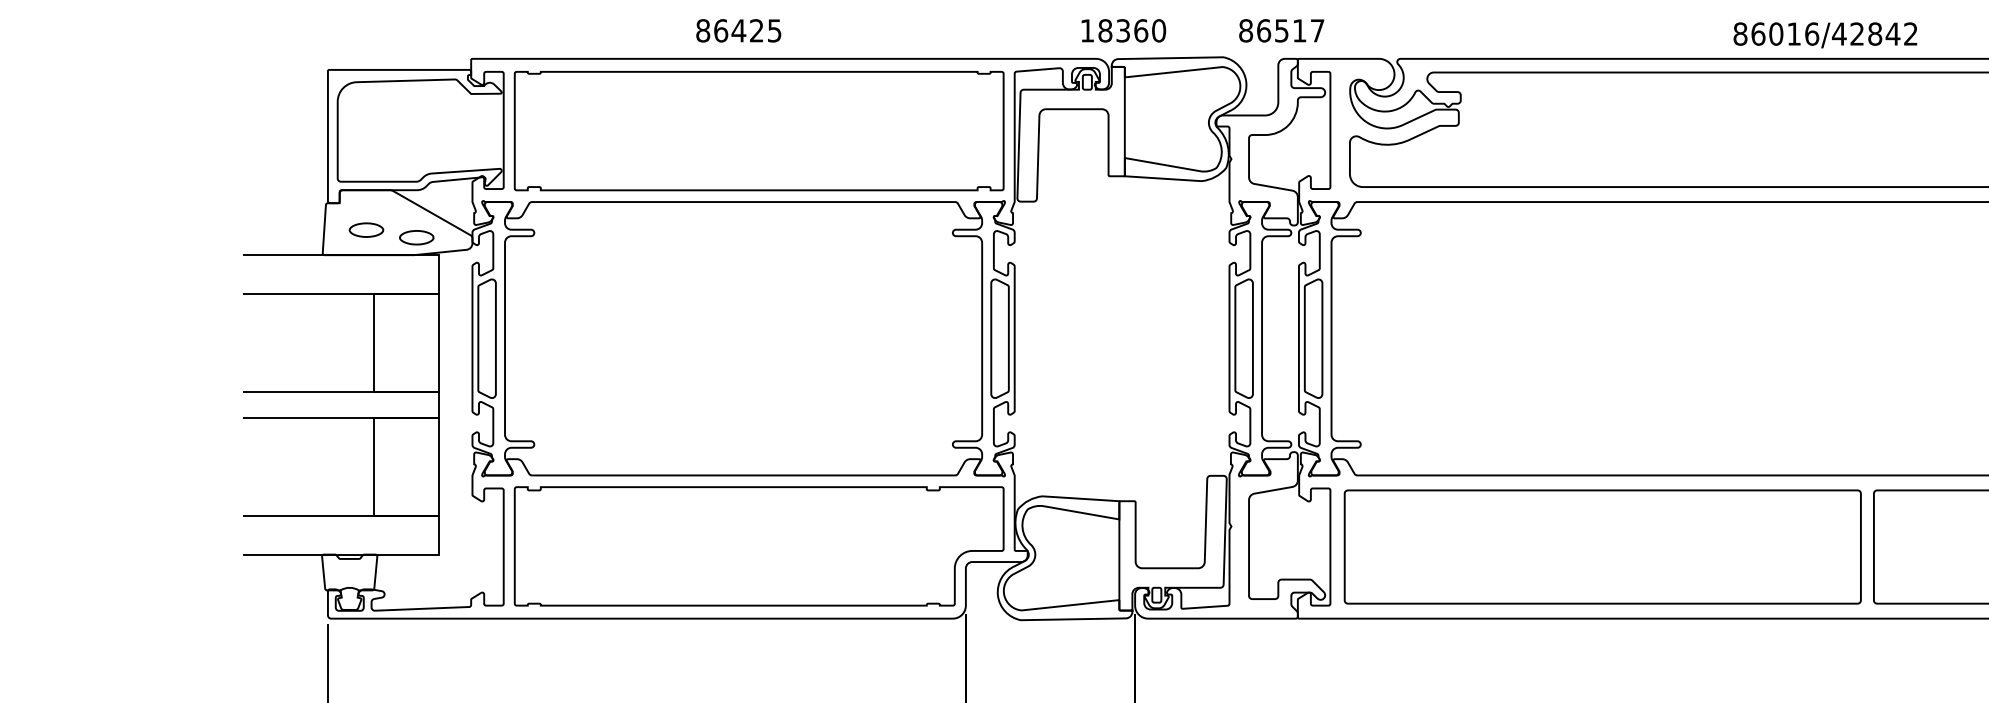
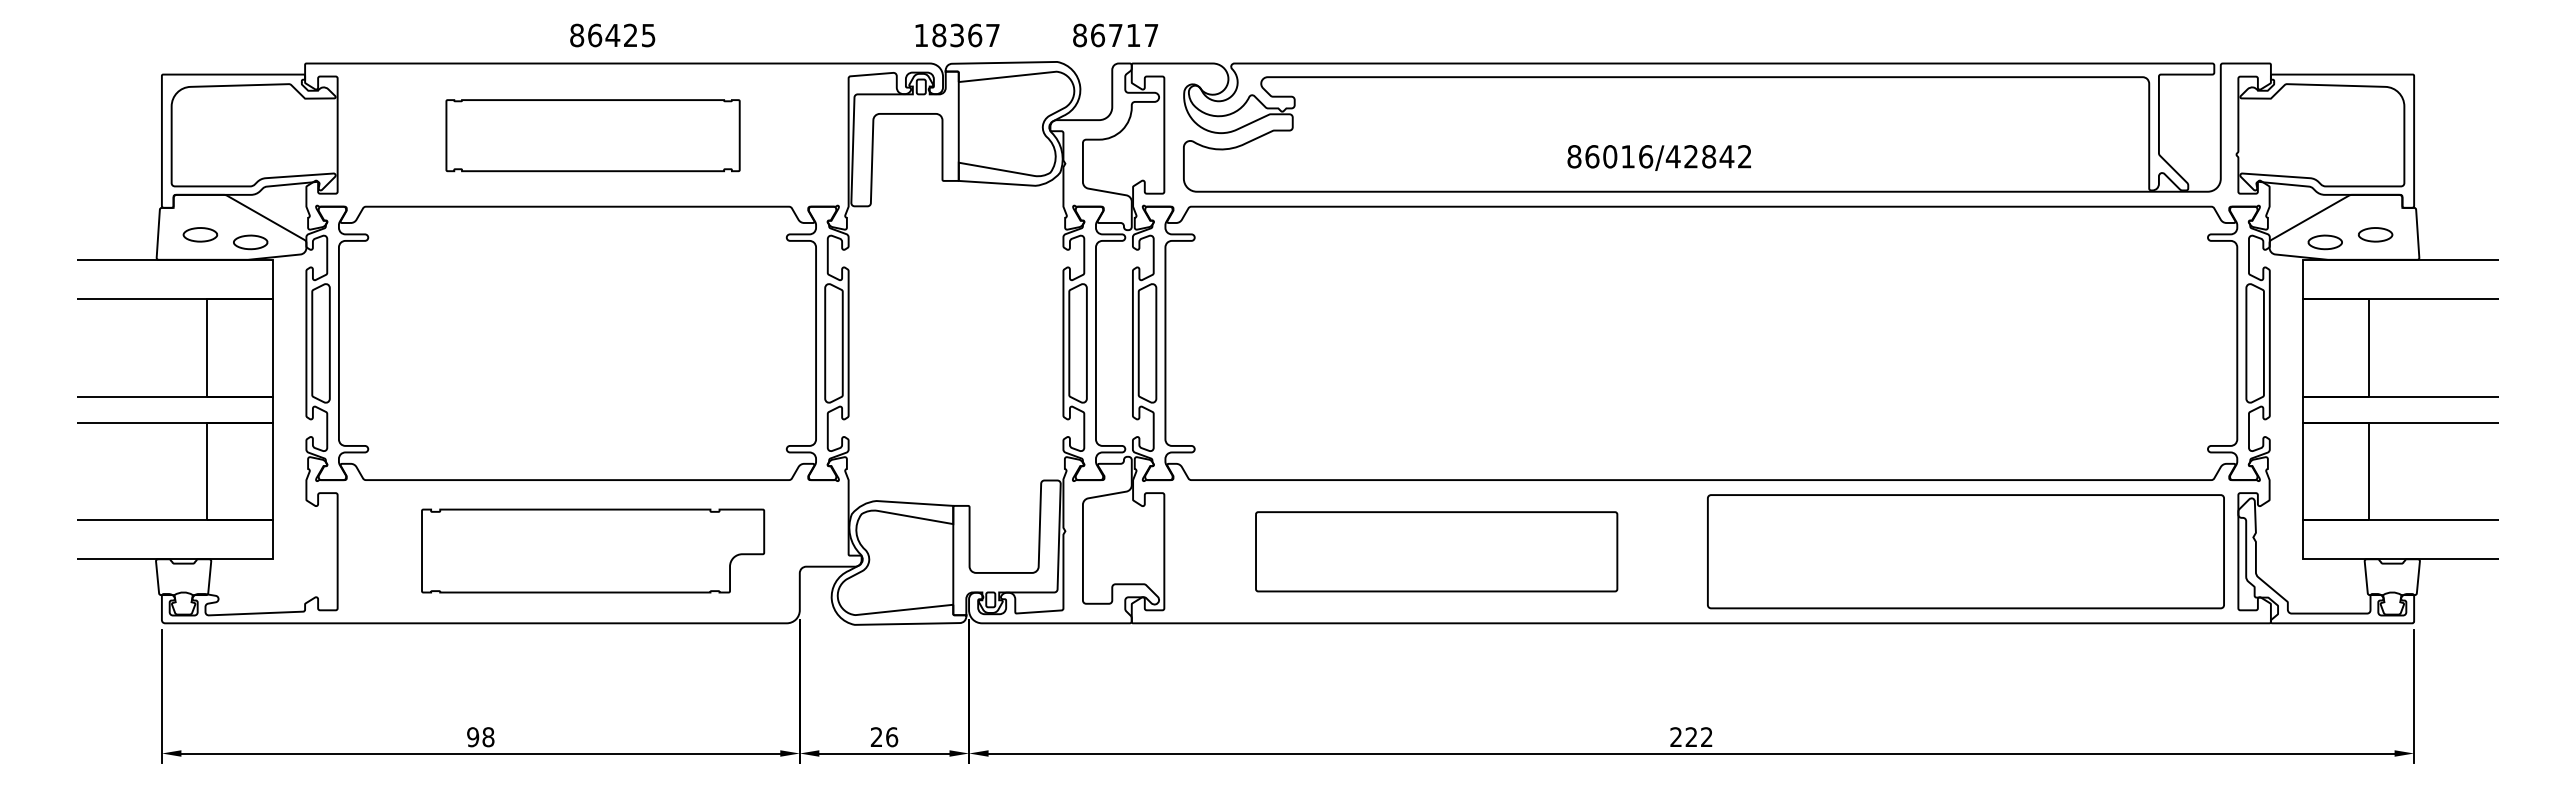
text: (738, 30) -> (612, 35), moved
text: (1159, 30) -> (993, 35), 18360 -> 18367
text: (1281, 30) -> (1115, 35), 86517 -> 86717
text: (1824, 34) -> (1658, 157), moved
part: (758, 130) -> (592, 135), size x0.6
part: (758, 545) -> (592, 550), size x0.7
part: (1602, 546) -> (1436, 551), size x0.7

